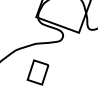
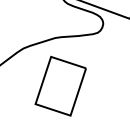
part: (37, 72) -> (59, 86), size x1.43

